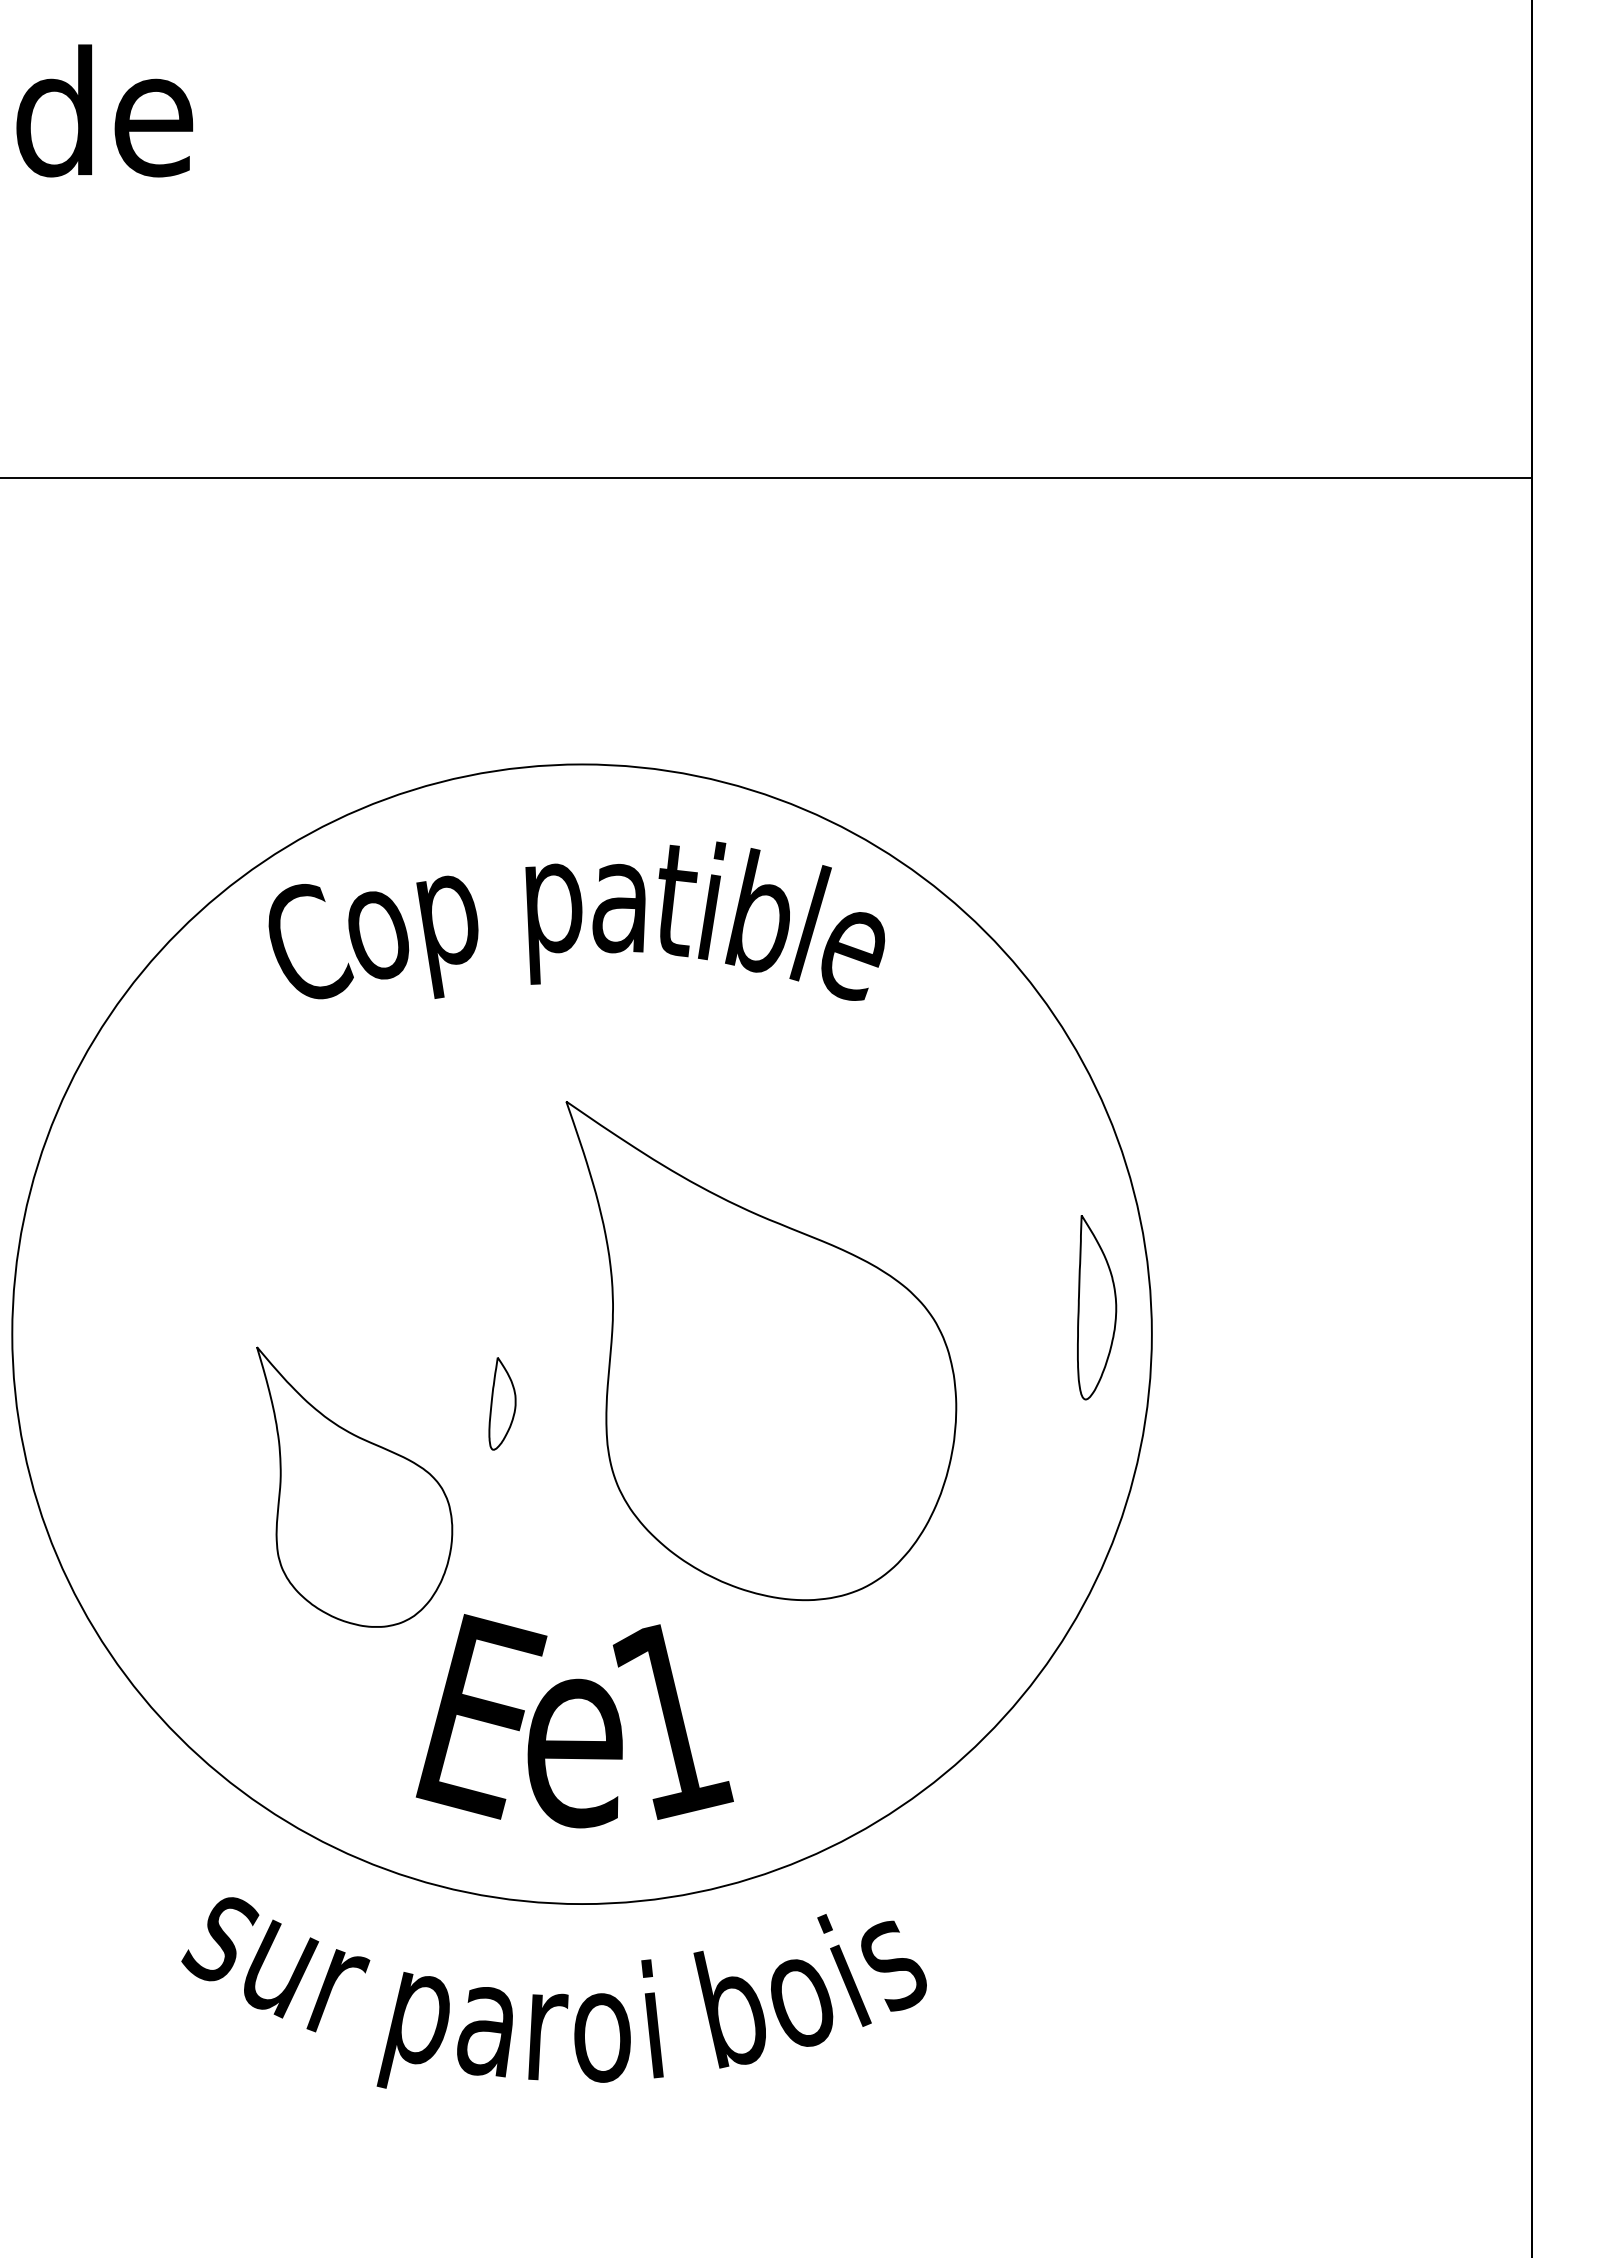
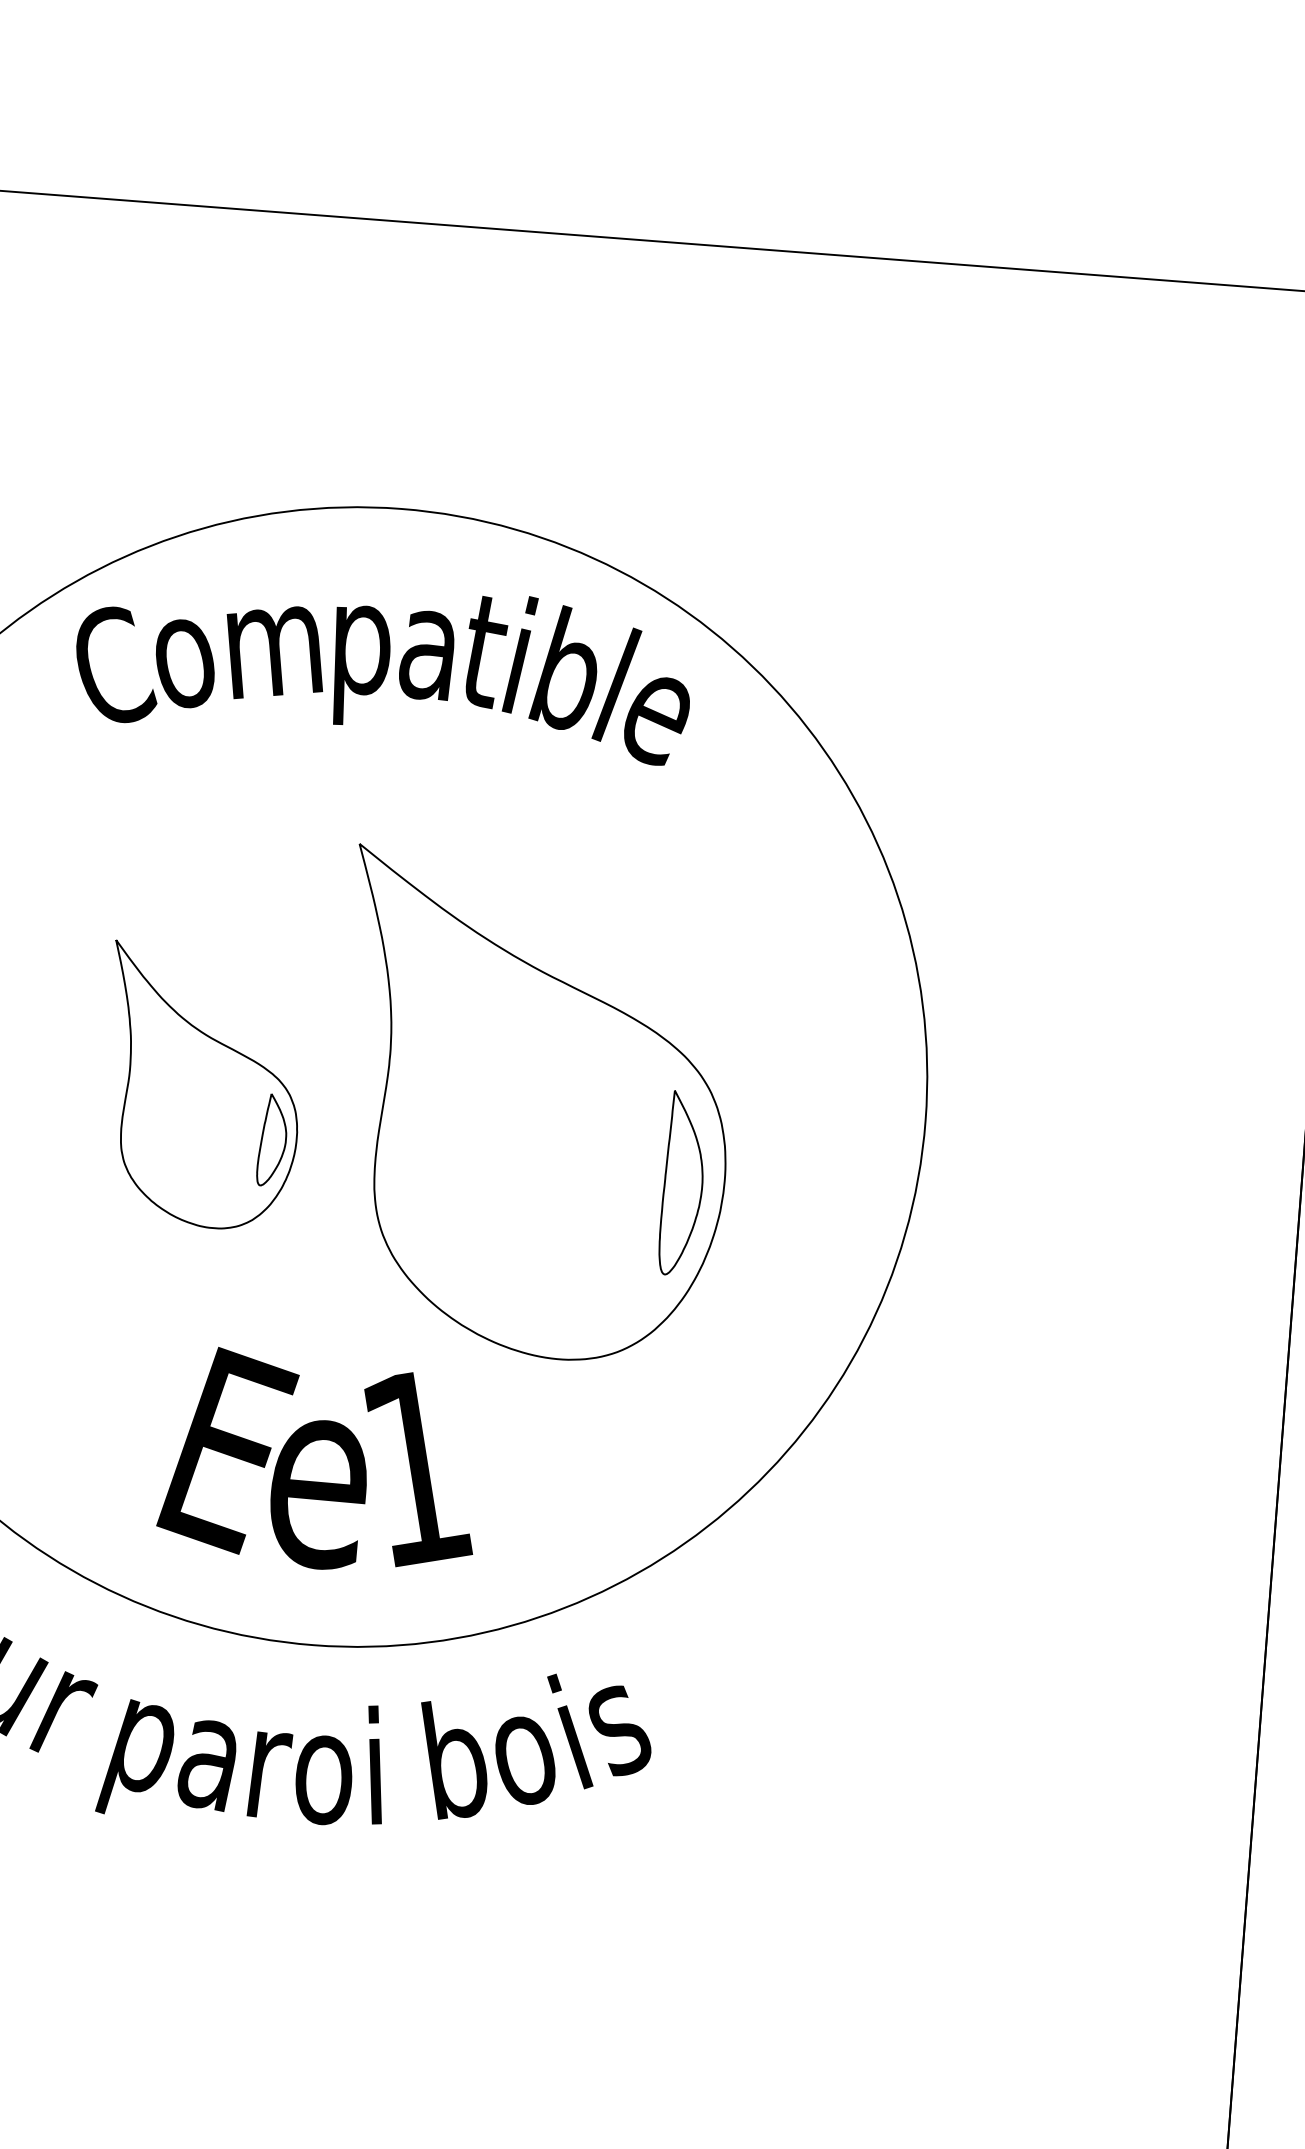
text: (473, 933) -> (279, 669), p -> m
part: (1097, 1307) -> (683, 1183), moved
part: (354, 1486) -> (202, 1086), moved

